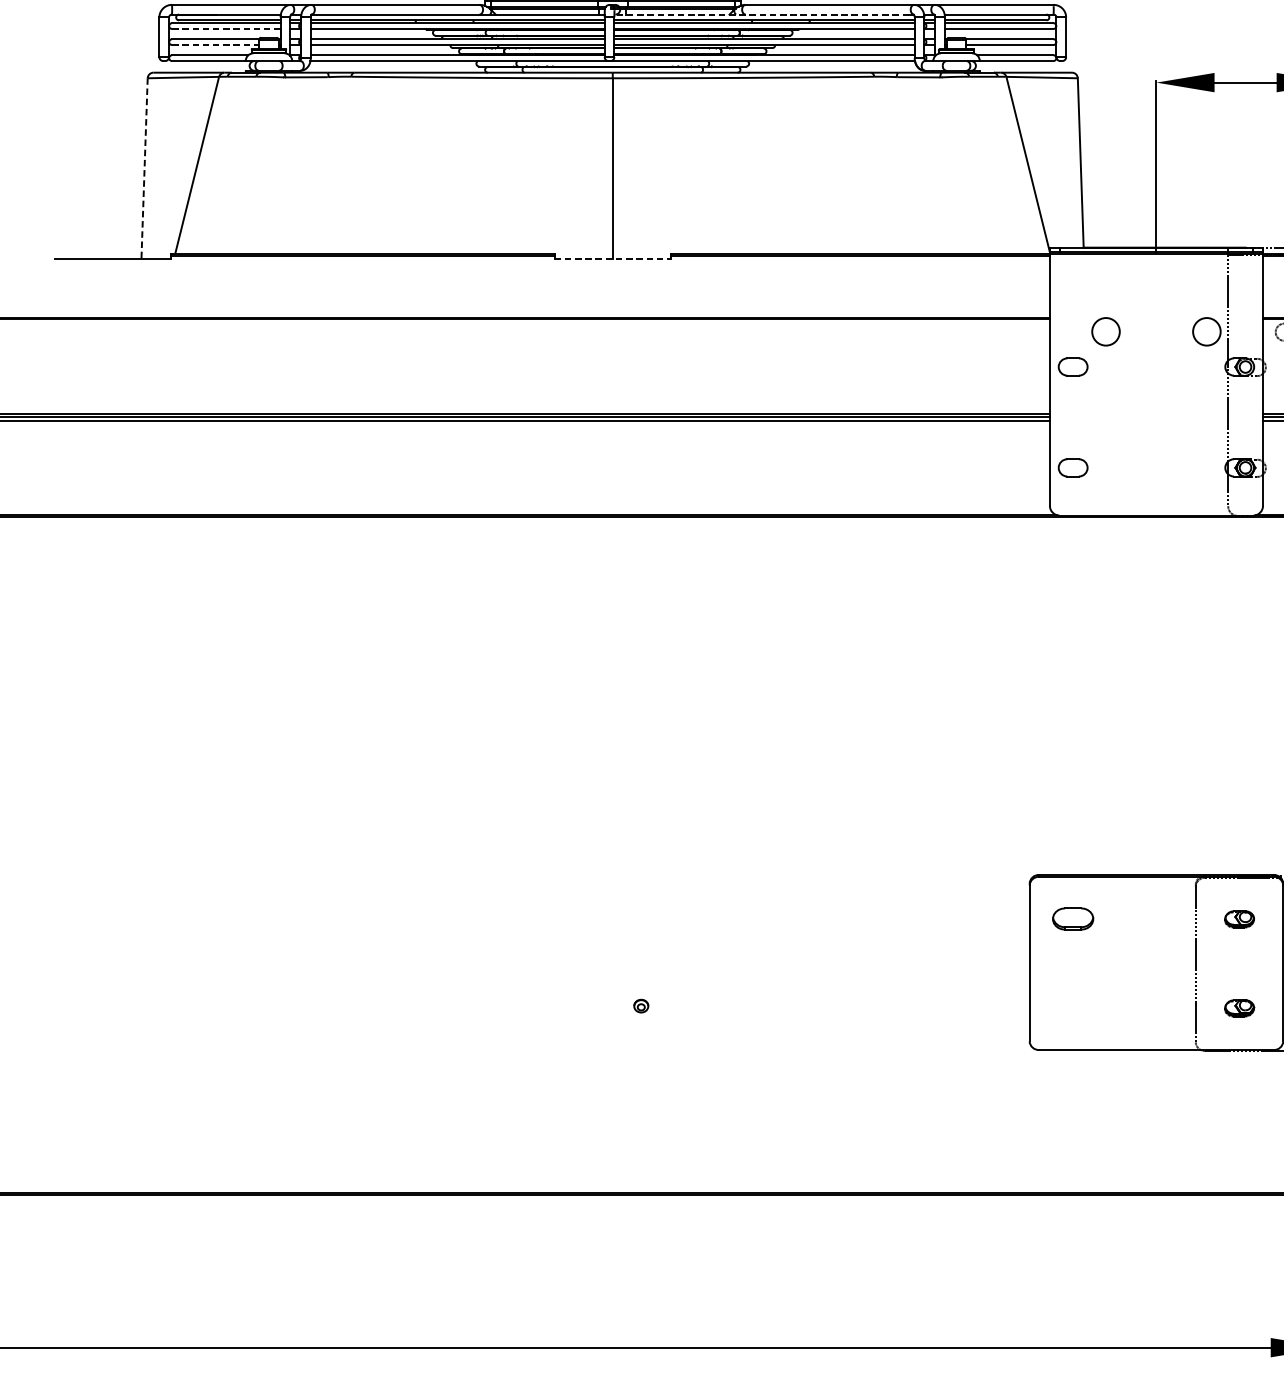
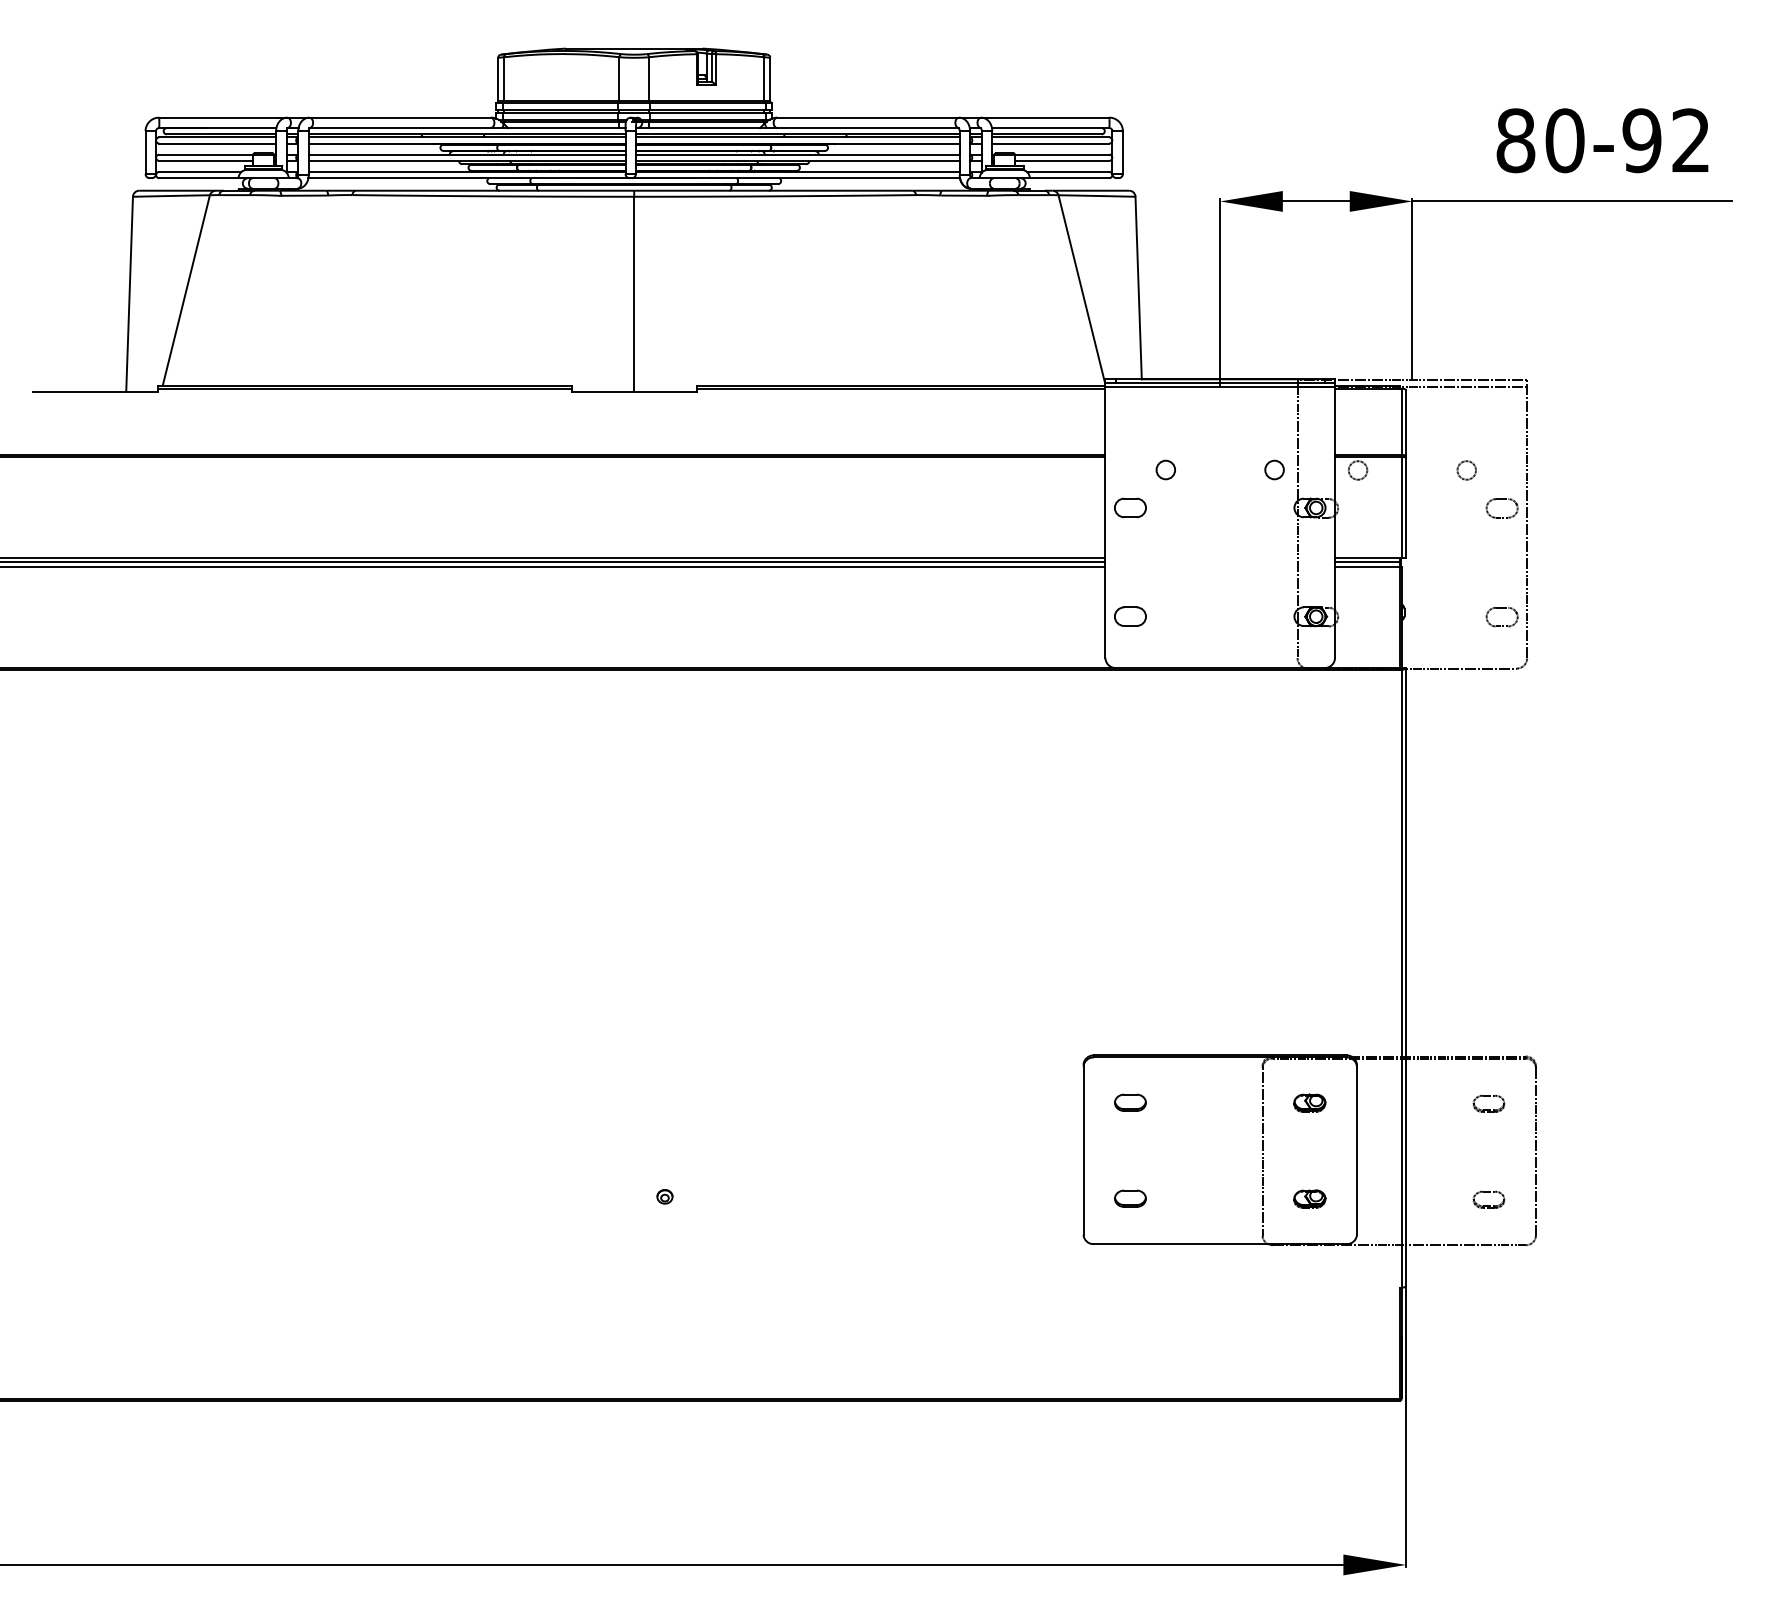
line: (761, 14) -> (794, 128), dashed -> solid
line: (227, 28) -> (218, 143), dashed -> solid
line: (215, 44) -> (206, 160), dashed -> solid
line: (144, 168) -> (129, 294), dashed -> solid
line: (613, 258) -> (634, 391), dashed -> solid
circle: (1105, 331) -> (1165, 469), size x0.62
circle: (1206, 331) -> (1274, 469), size x0.62
part: (1073, 918) -> (1130, 1102), size x0.71
part: (1073, 1007) -> (1130, 1198), added

